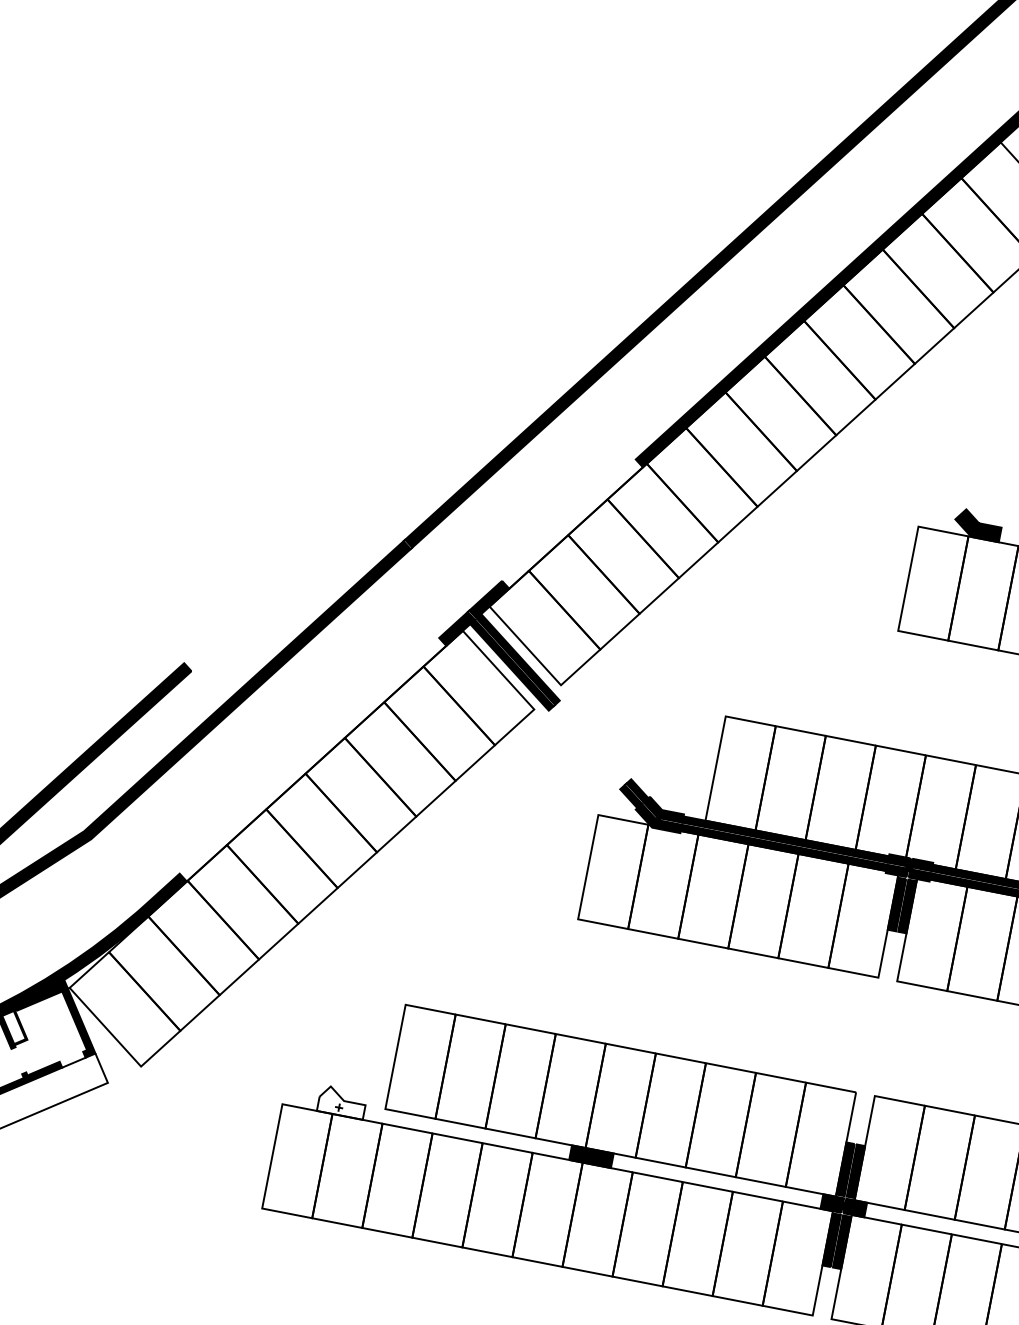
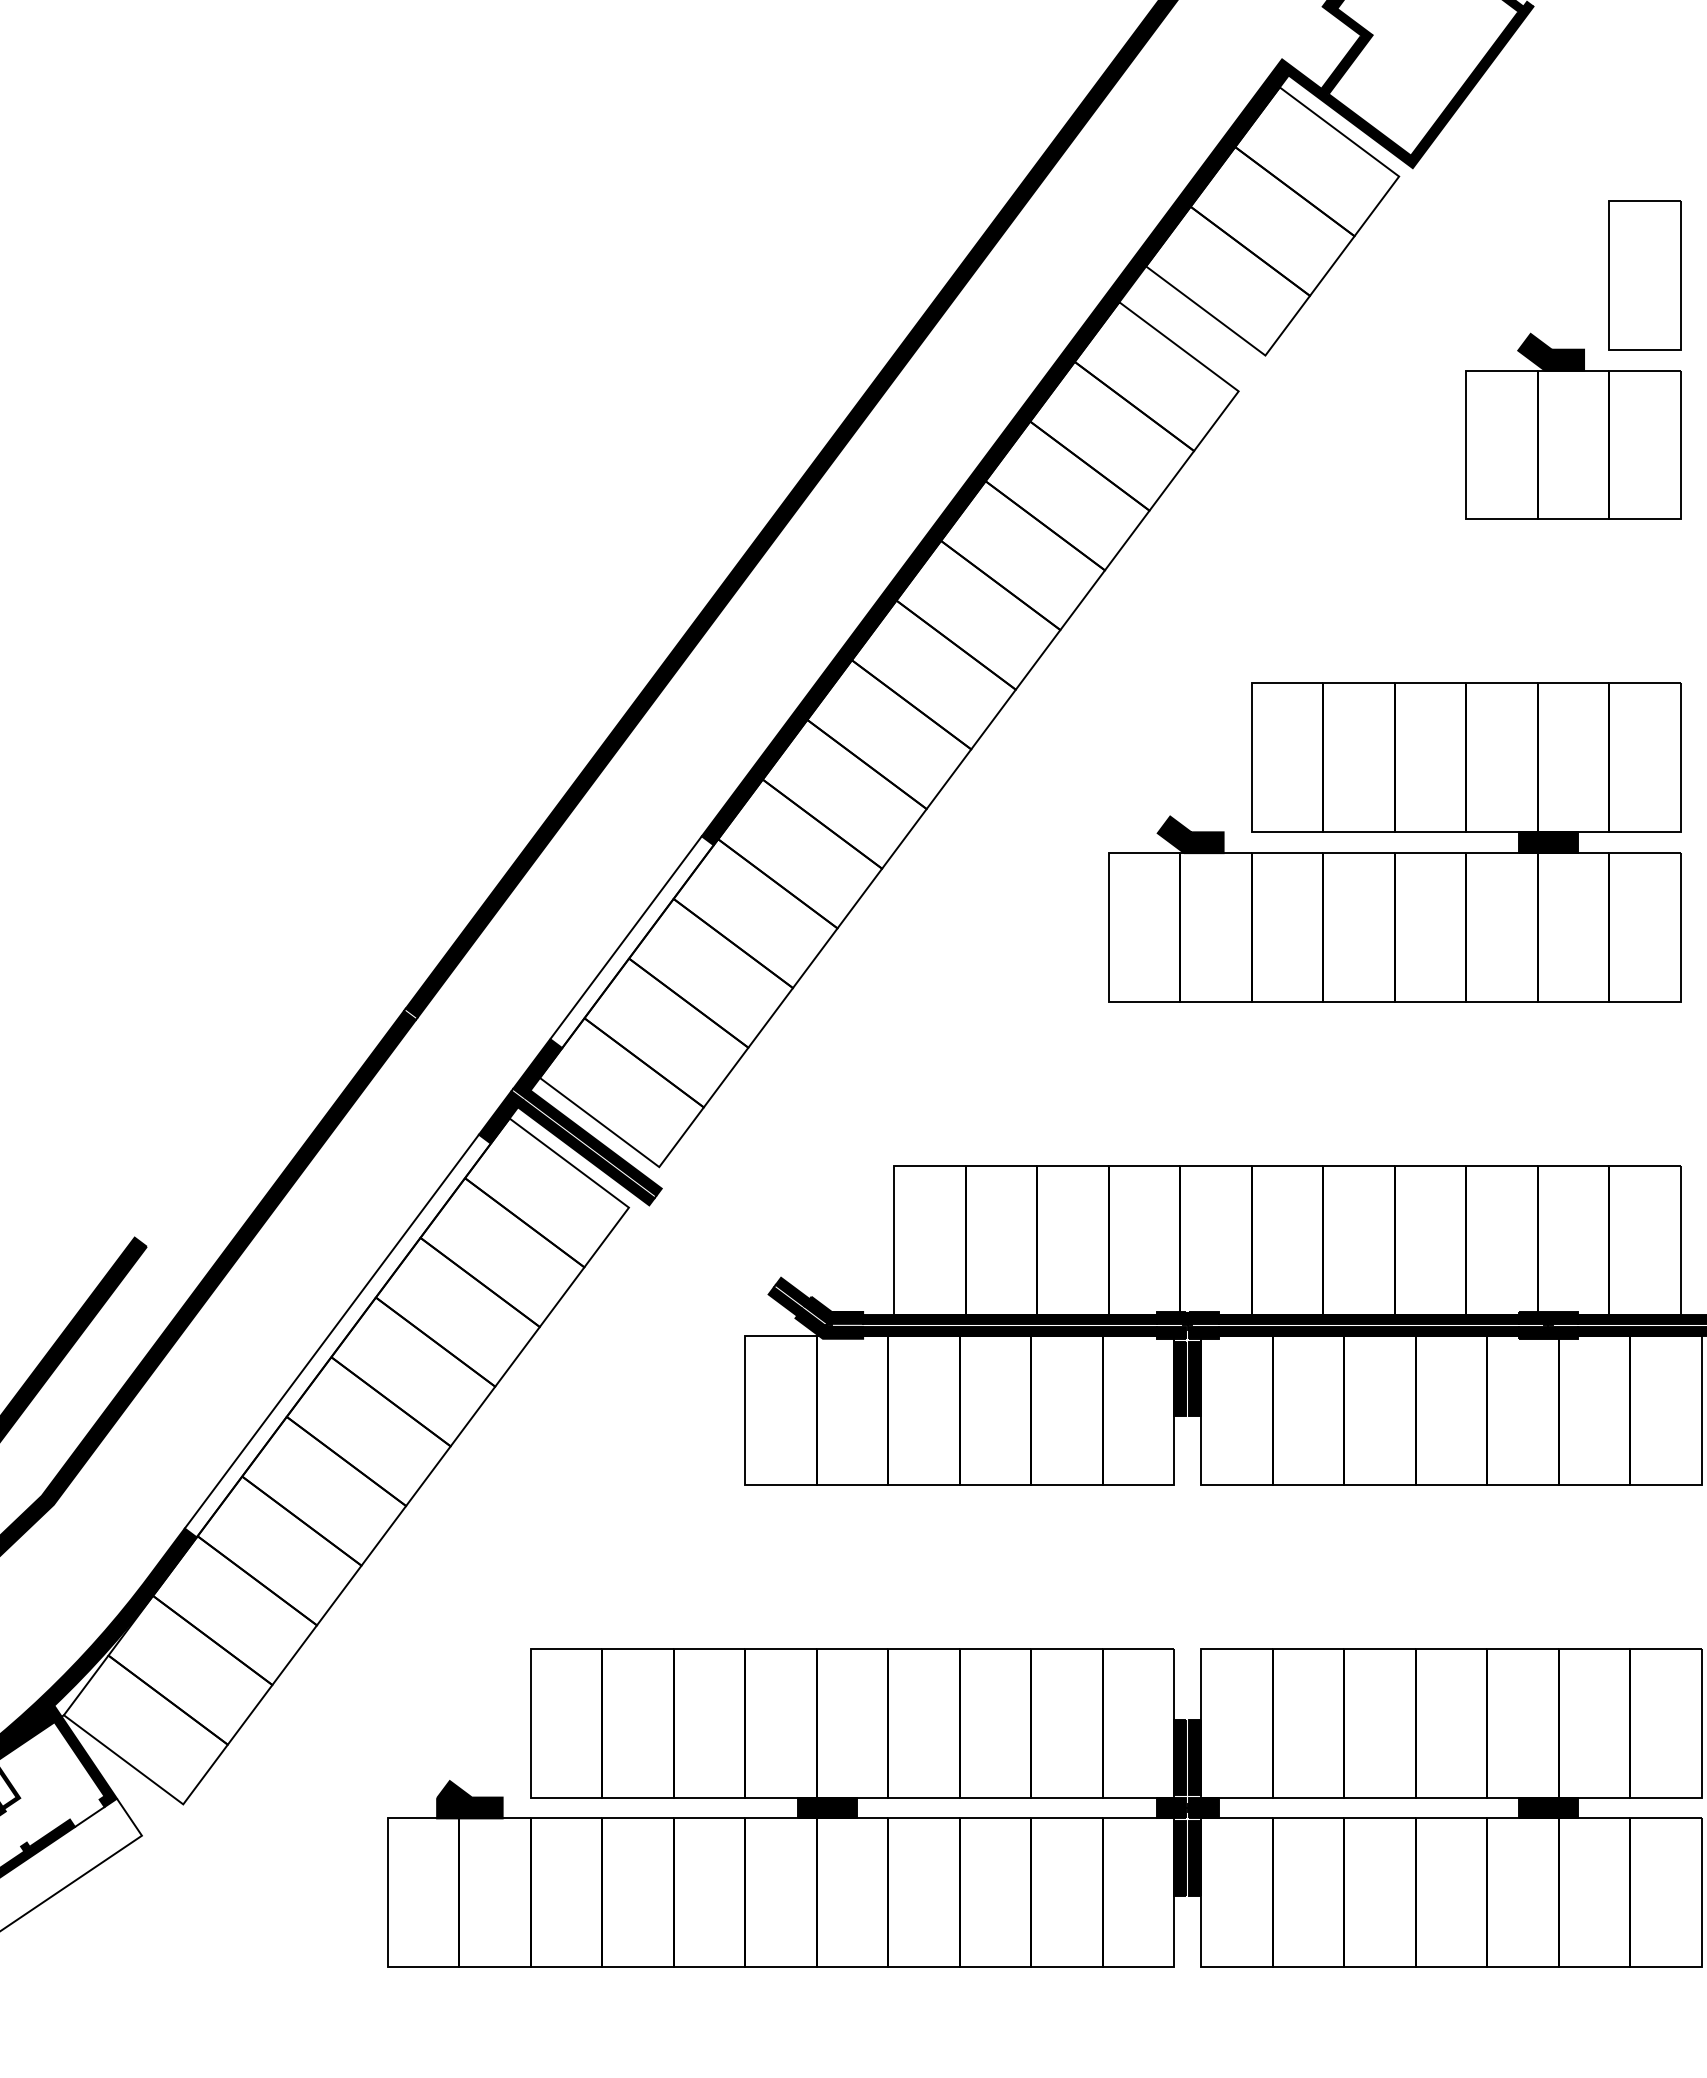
line: (568, 519) -> (625, 937), added
line: (309, 755) -> (331, 1331), added
fill: (342, 1102) -> (469, 1799), added

